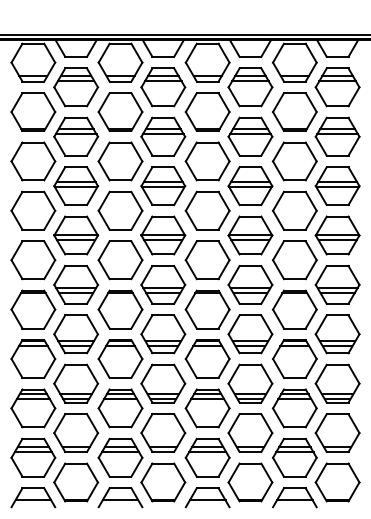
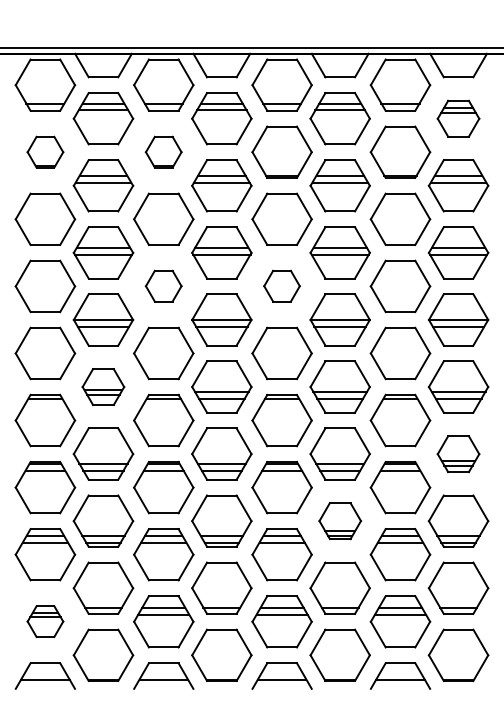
part: (337, 87) -> (458, 118), size x0.7
part: (33, 111) -> (45, 151), size x0.6
part: (120, 111) -> (163, 151), size x0.6
part: (120, 210) -> (163, 285), size x0.6
part: (207, 210) -> (281, 285), size x0.6
part: (75, 284) -> (102, 386), size x0.7
part: (337, 334) -> (458, 454), size x0.7
part: (250, 383) -> (340, 520), size x0.7
part: (33, 457) -> (45, 621), size x0.6

